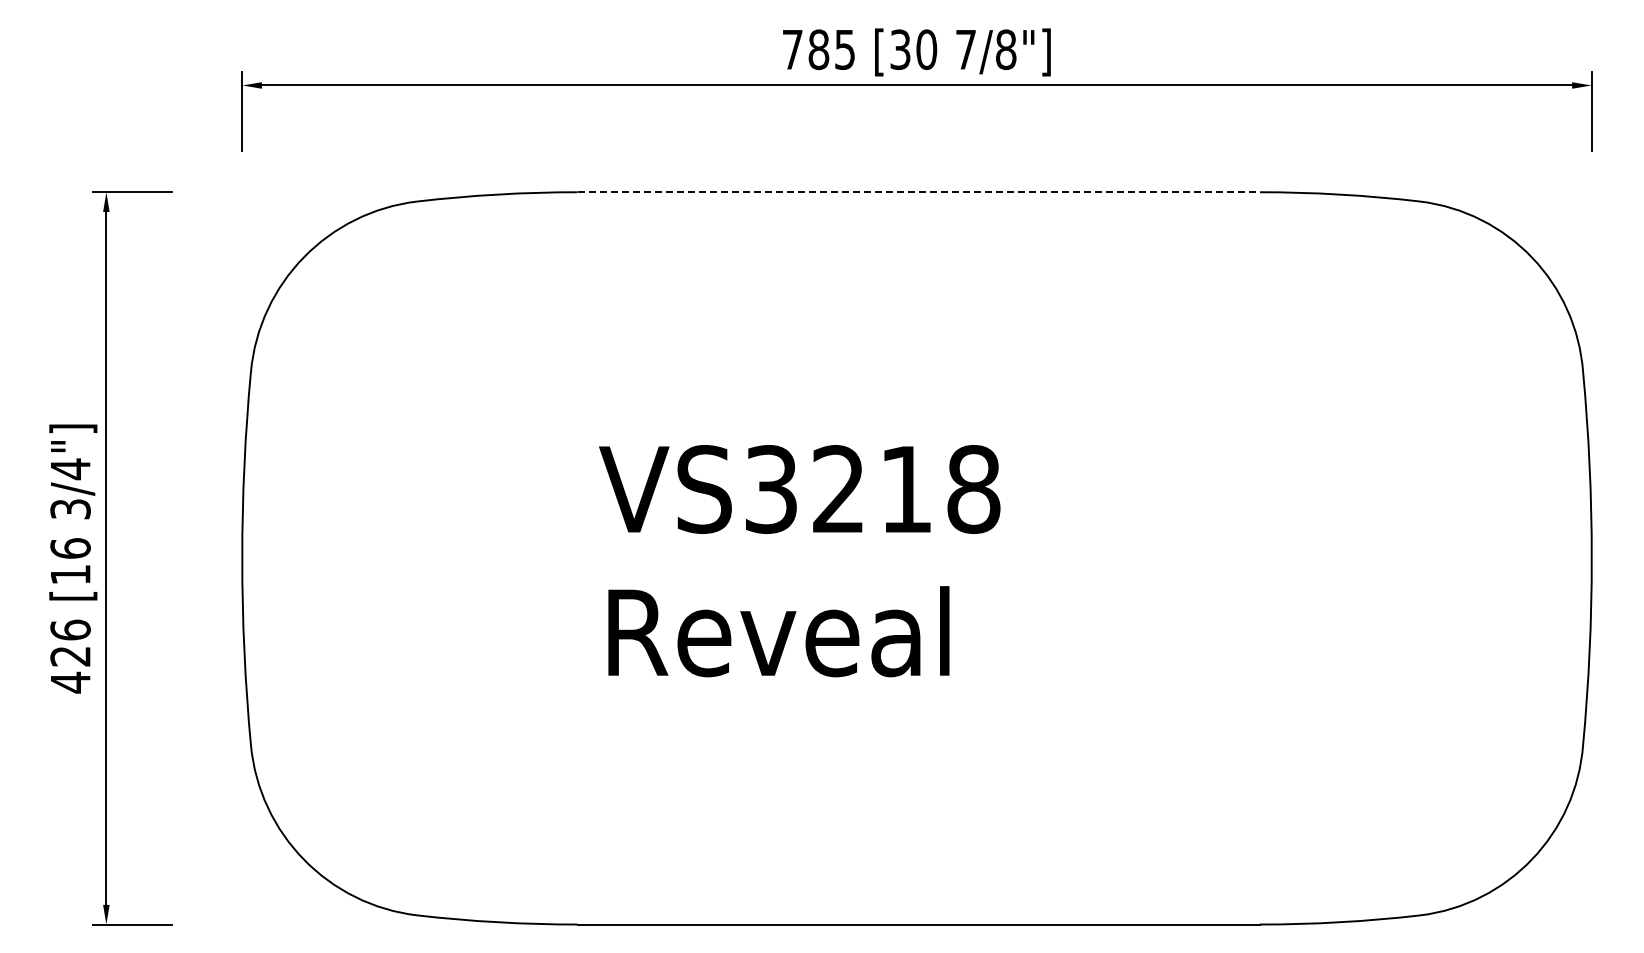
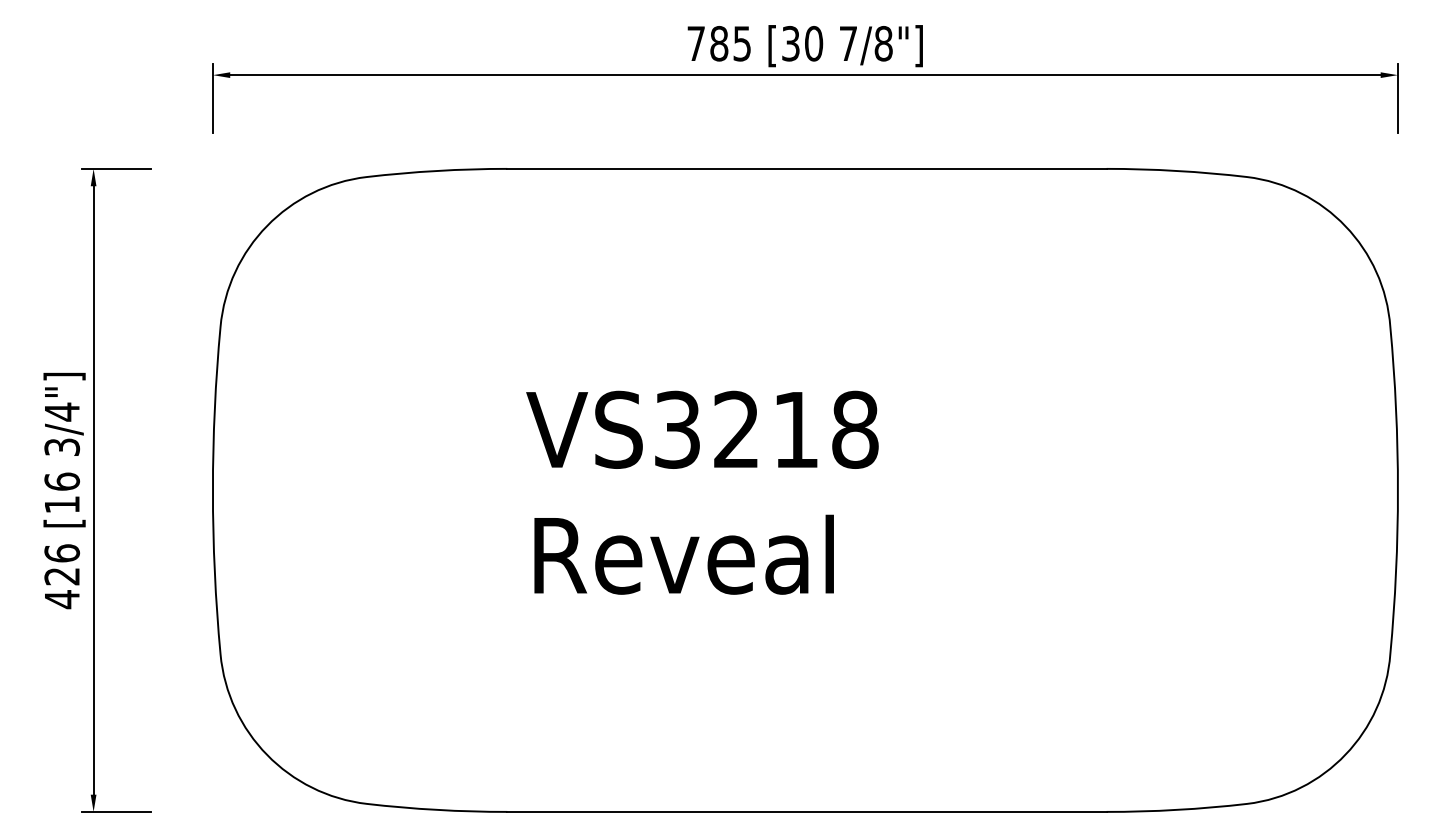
line: (919, 192) -> (807, 169), dashed -> solid

